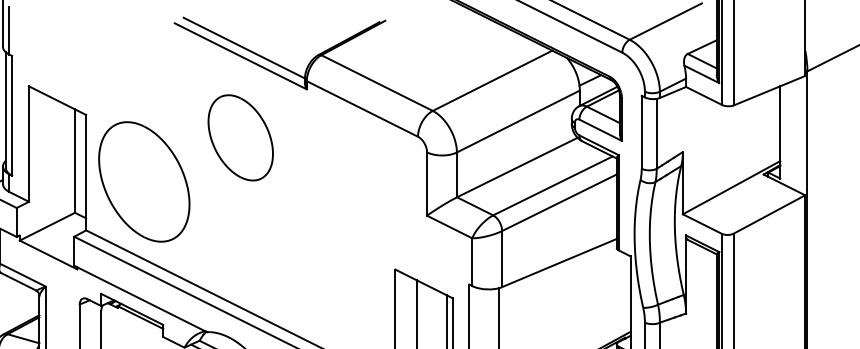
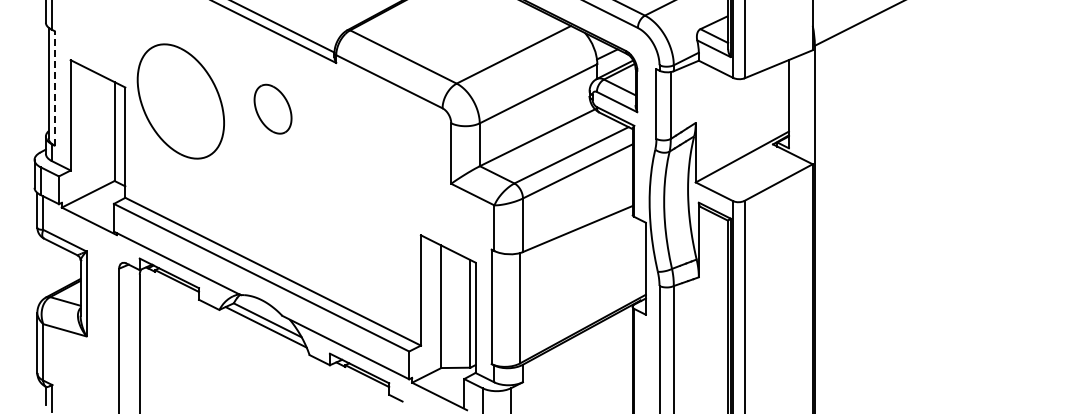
line: (12, 114) -> (54, 87), solid -> dashed
part: (240, 136) -> (272, 108), size x0.6
part: (143, 181) -> (180, 101), moved

